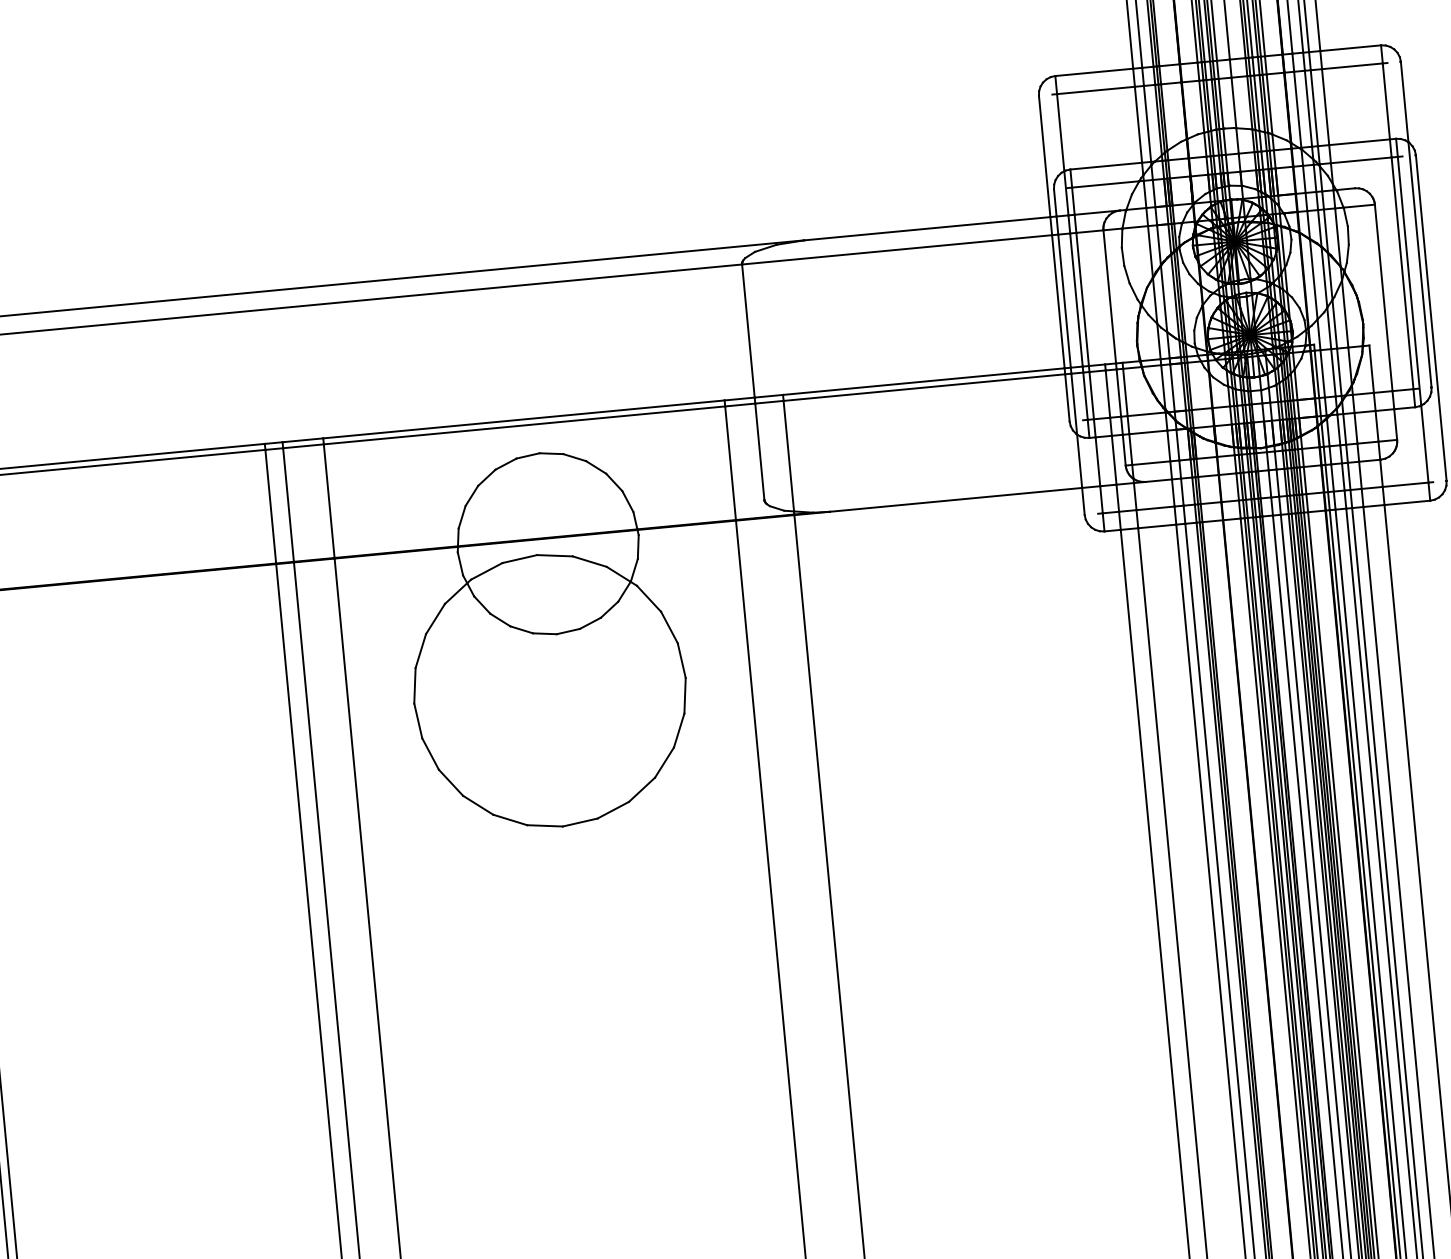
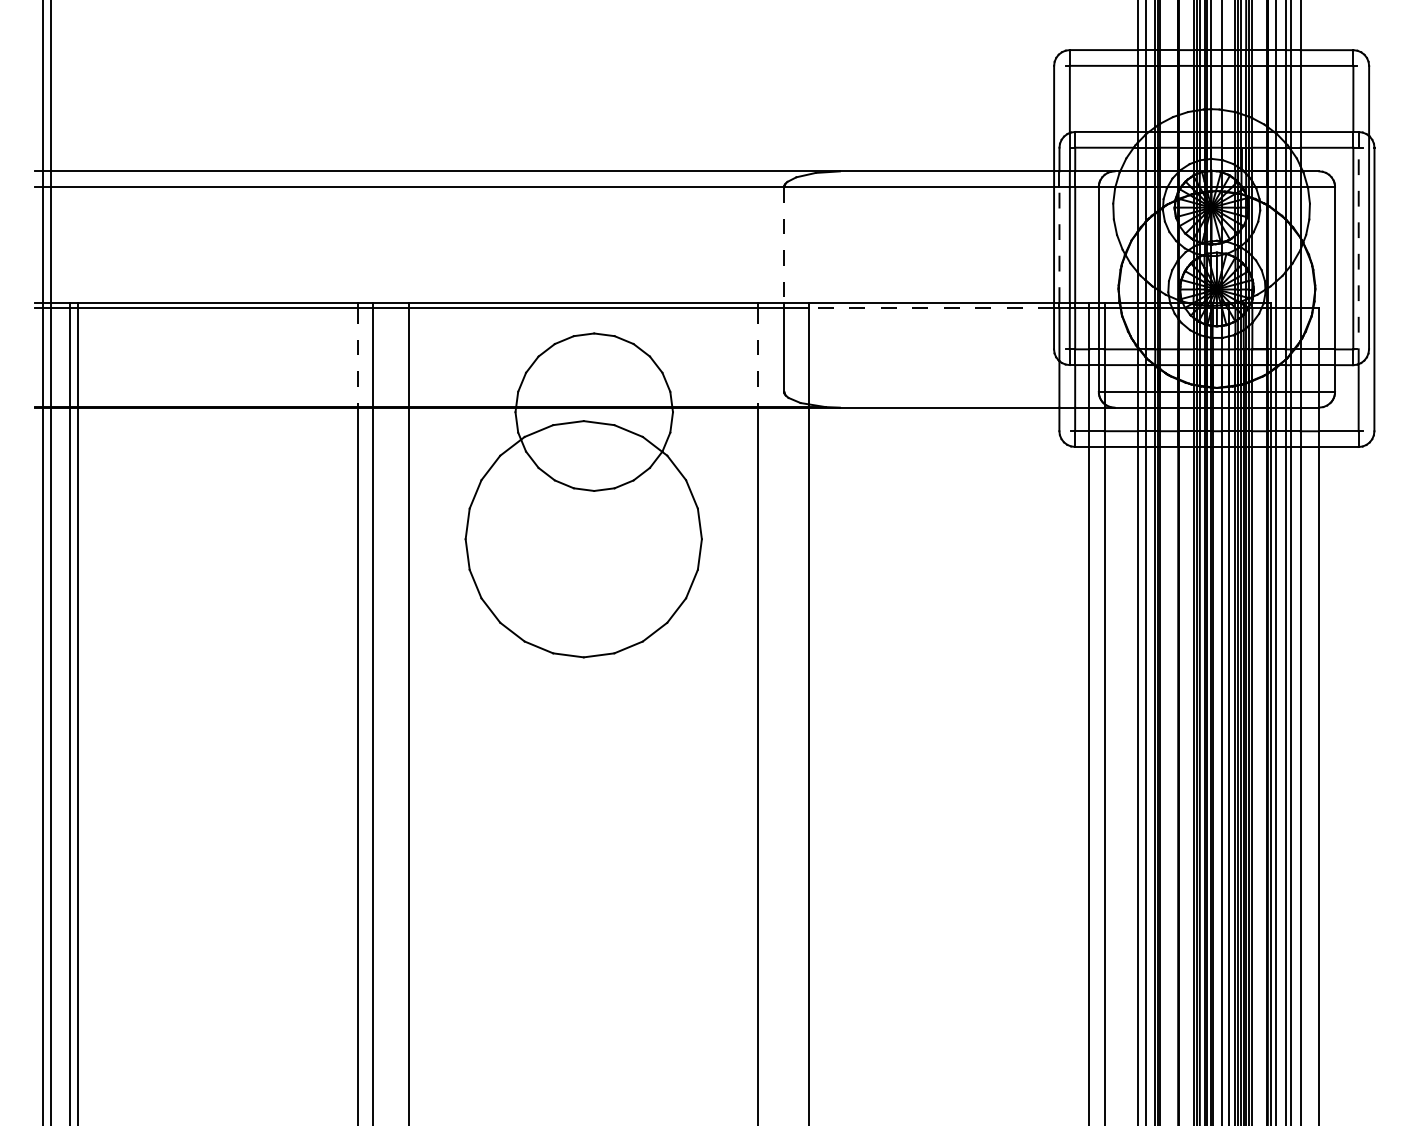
line: (1409, 280) -> (1358, 255), solid -> dashed
line: (1064, 301) -> (1059, 245), solid -> dashed
line: (748, 331) -> (784, 245), solid -> dashed
line: (924, 387) -> (931, 308), solid -> dashed
line: (731, 464) -> (758, 358), solid -> dashed
line: (270, 507) -> (357, 358), solid -> dashed

